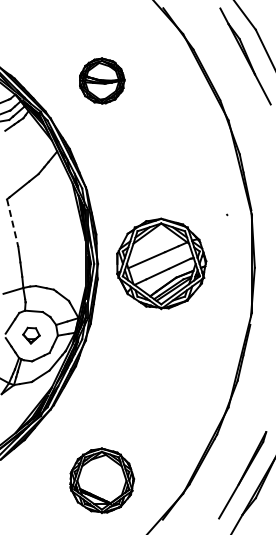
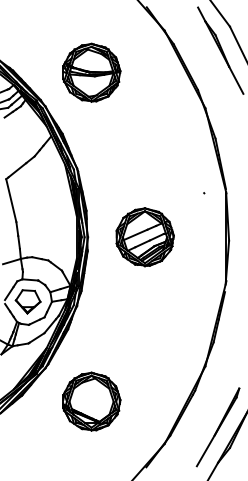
part: (102, 80) -> (92, 72), size x1.43
line: (12, 223) -> (11, 200), dashed -> solid
part: (161, 263) -> (145, 236), size x0.71
part: (31, 335) -> (28, 301), size x1.67
part: (102, 480) -> (92, 401), moved

